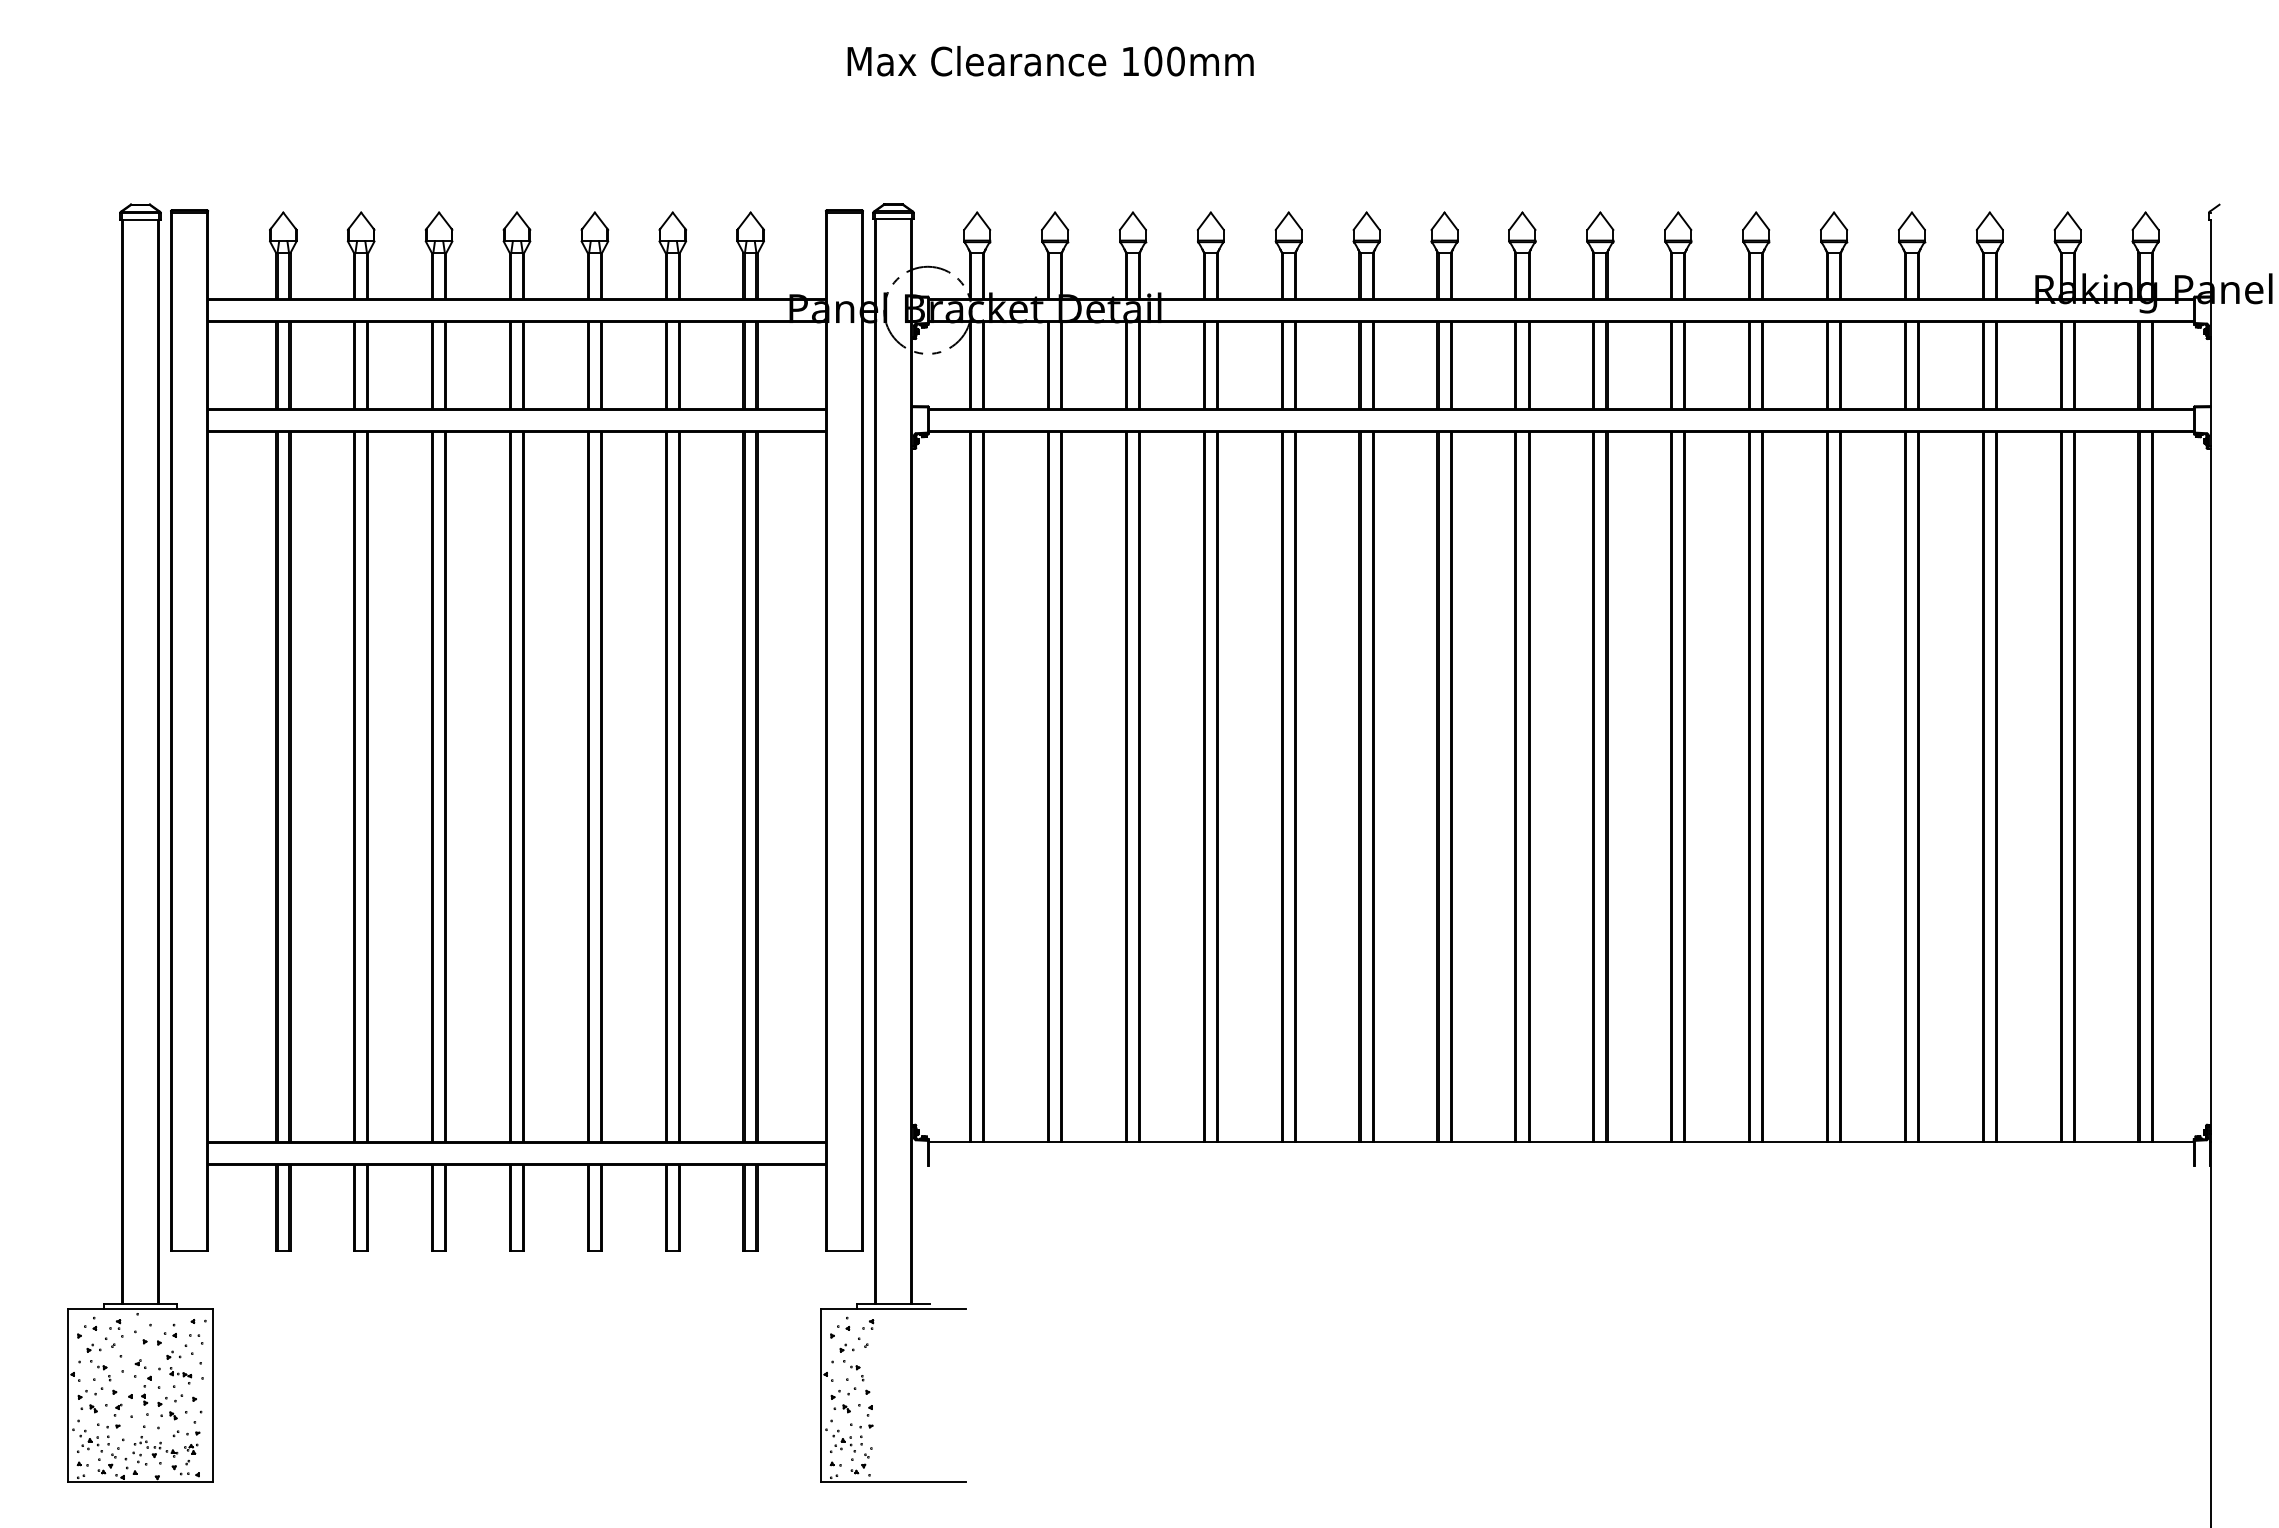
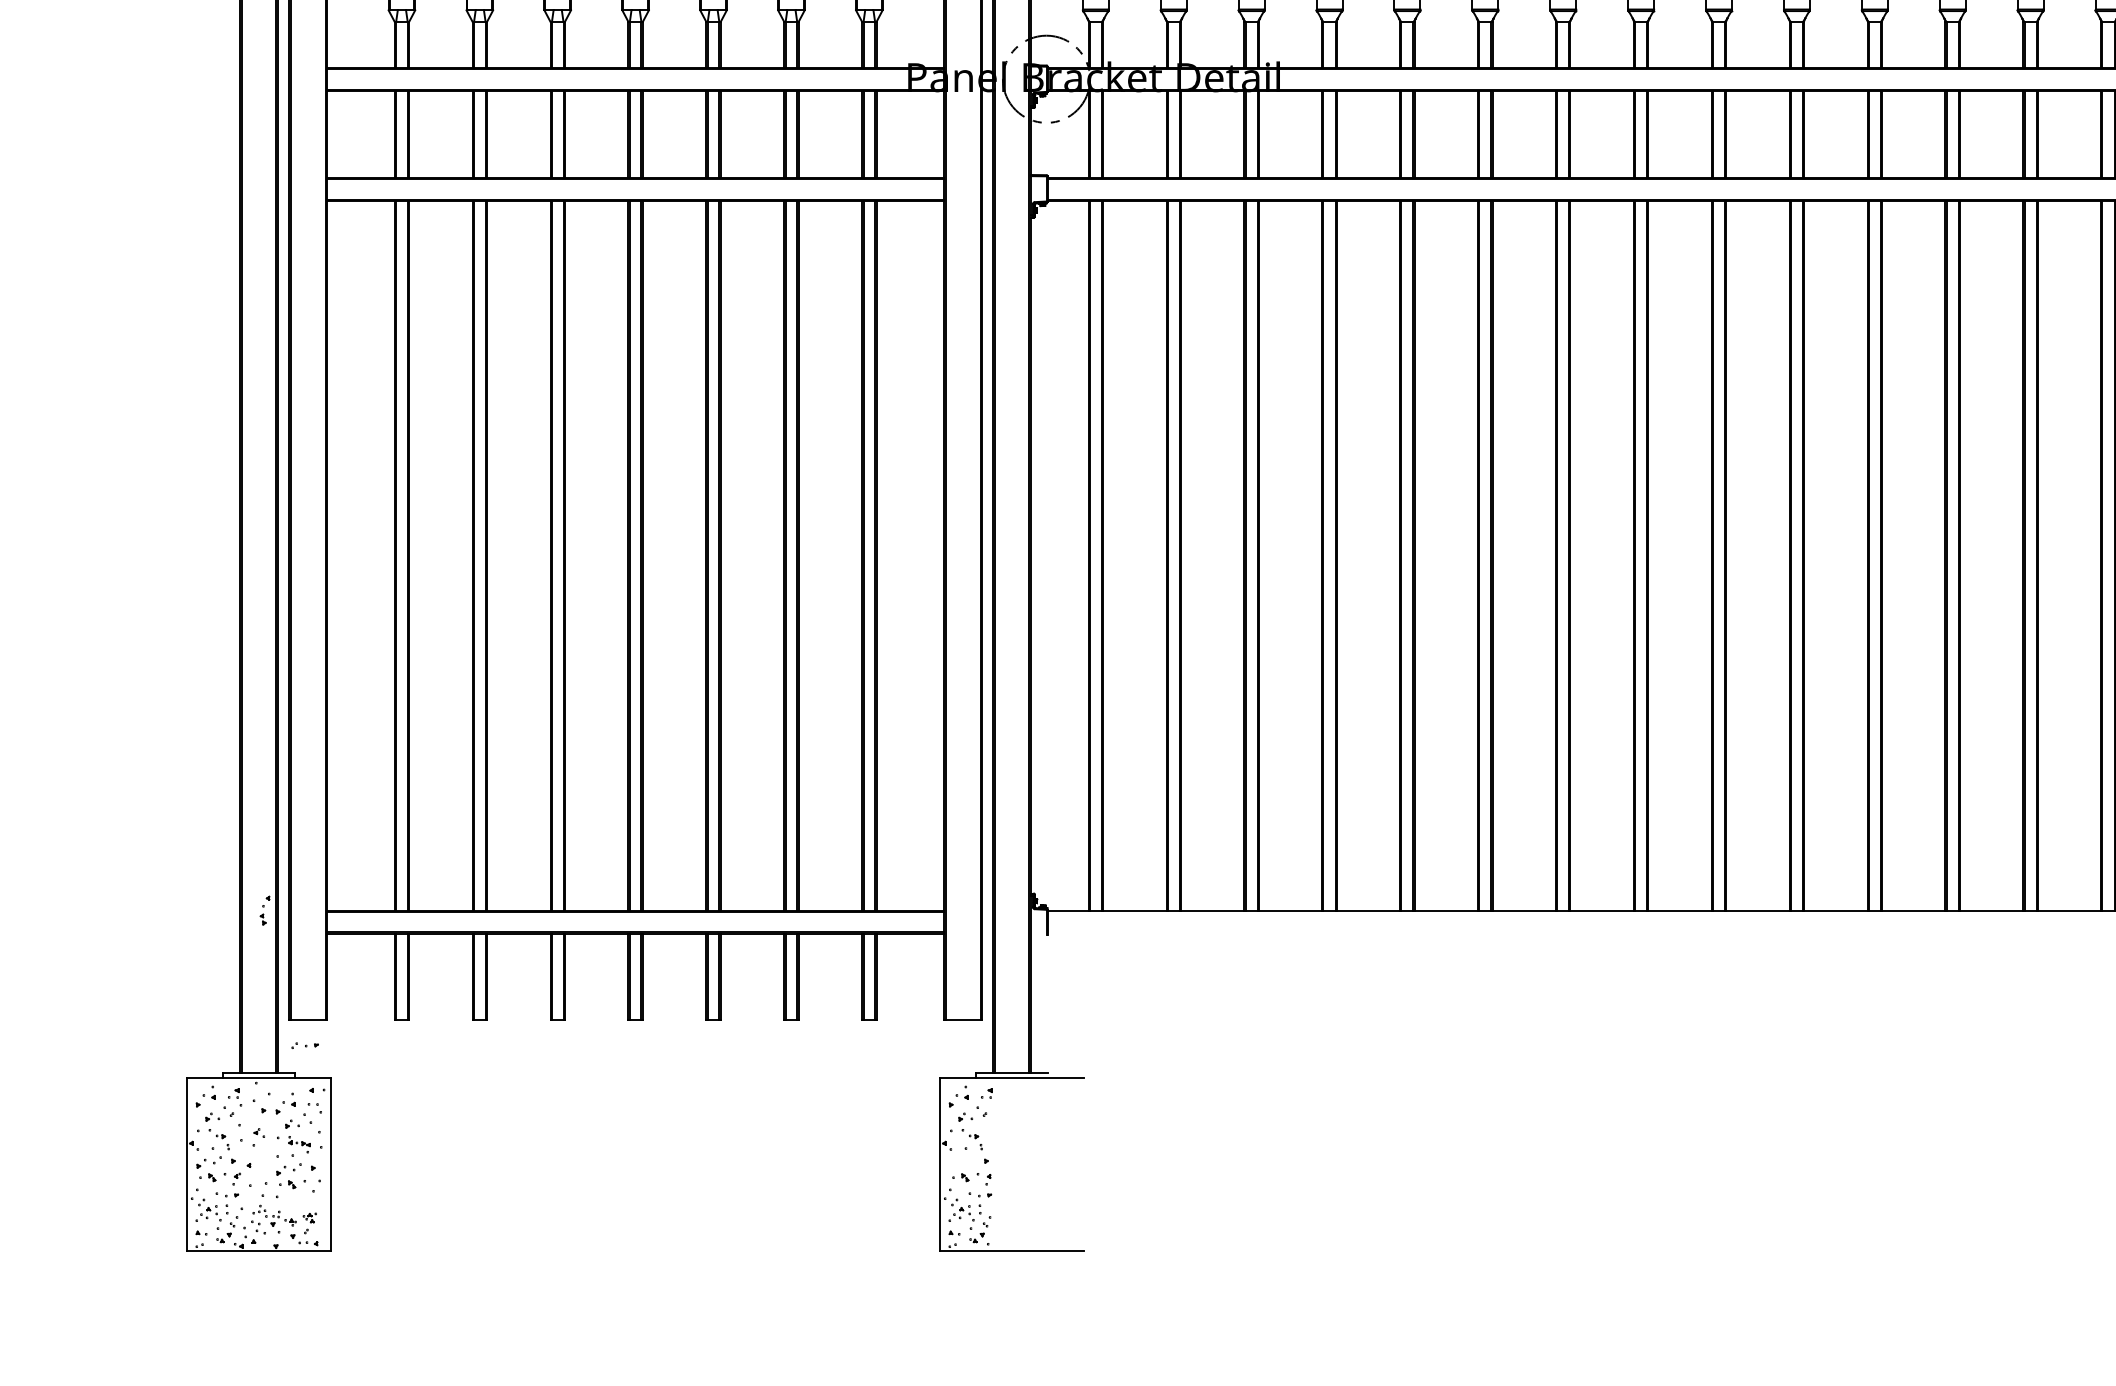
part: (146, 1390) -> (265, 910), moved
part: (843, 1393) -> (962, 1162), removed
part: (186, 1433) -> (305, 1045), moved

